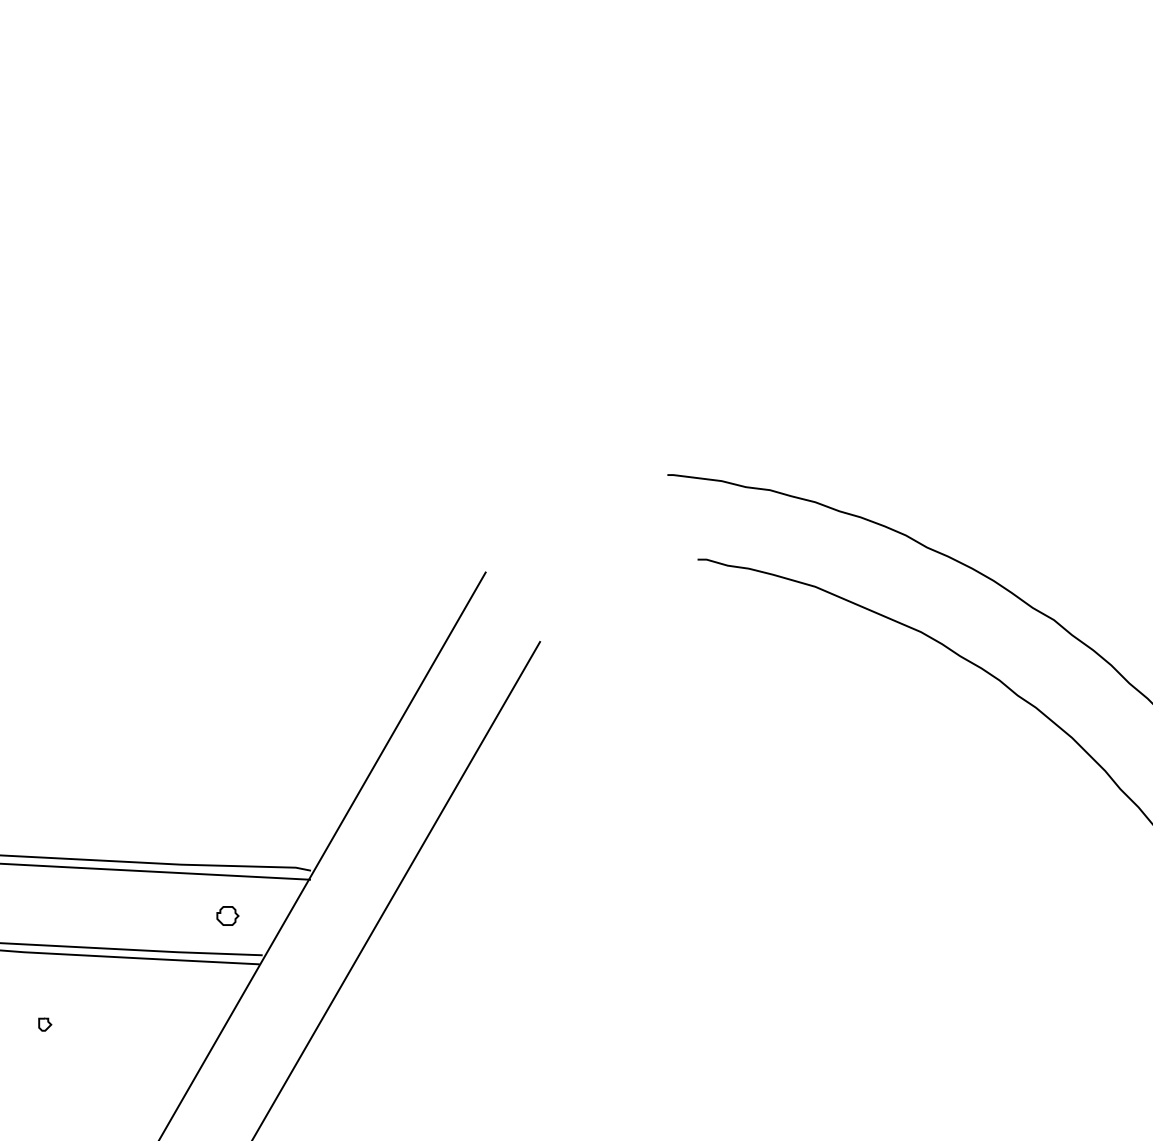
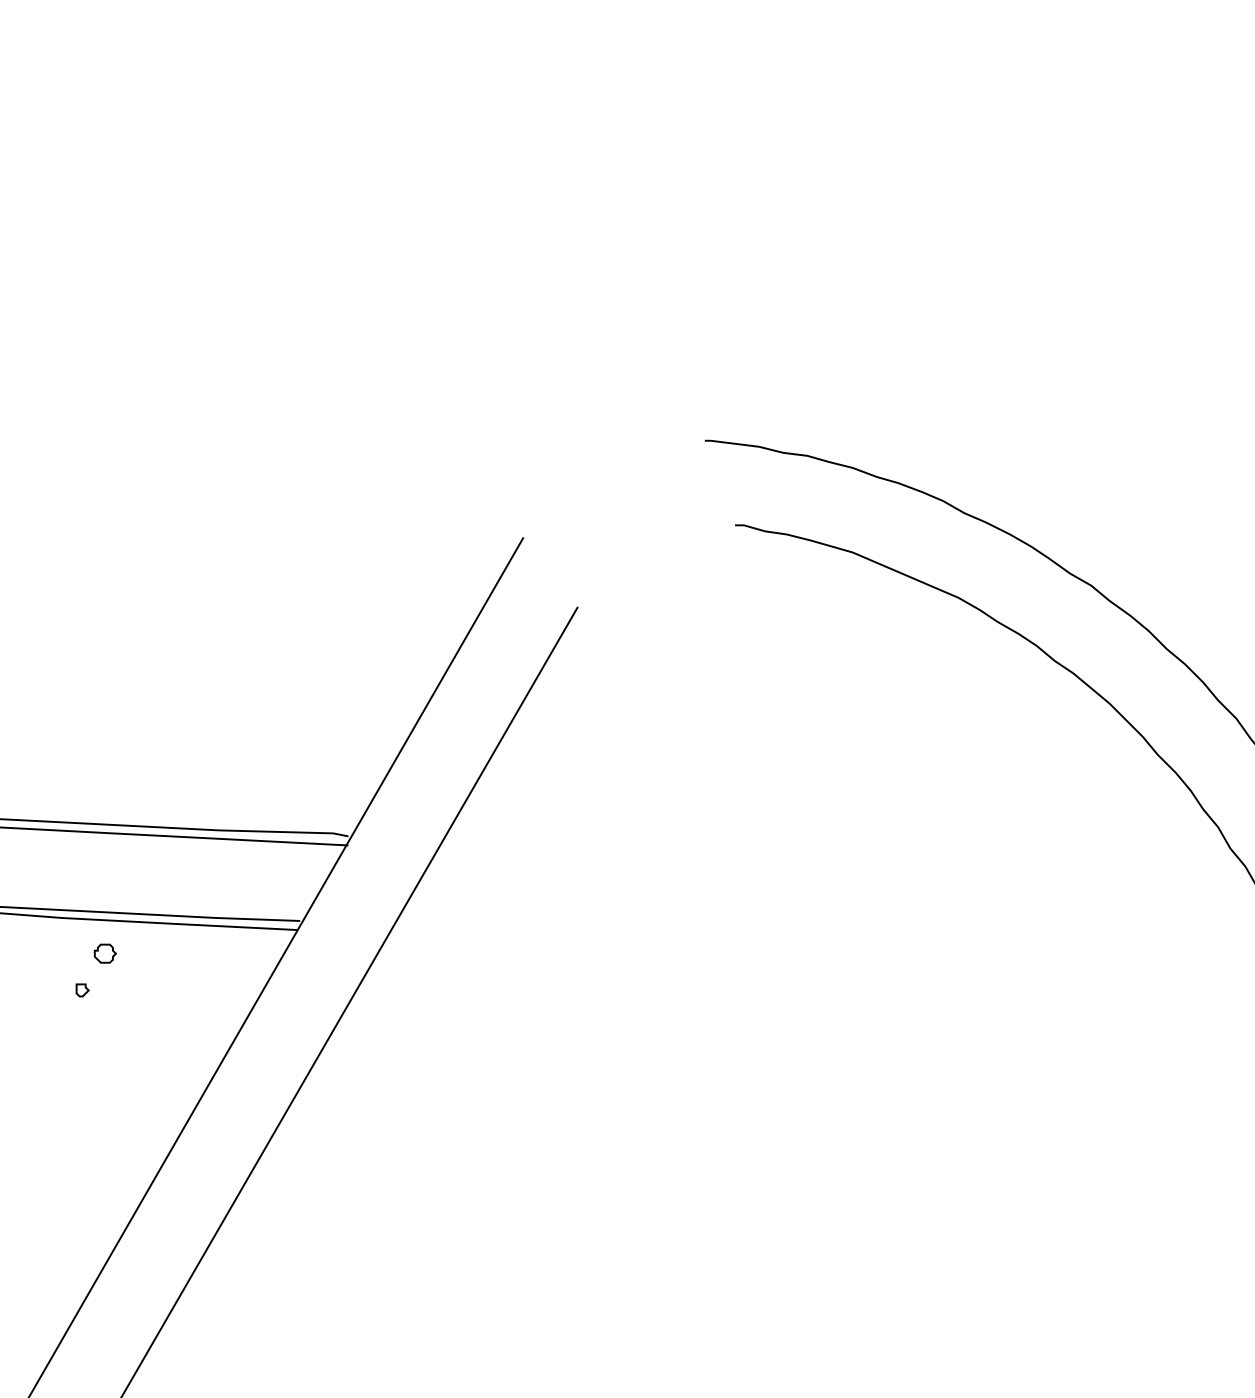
part: (227, 915) -> (104, 953), moved

